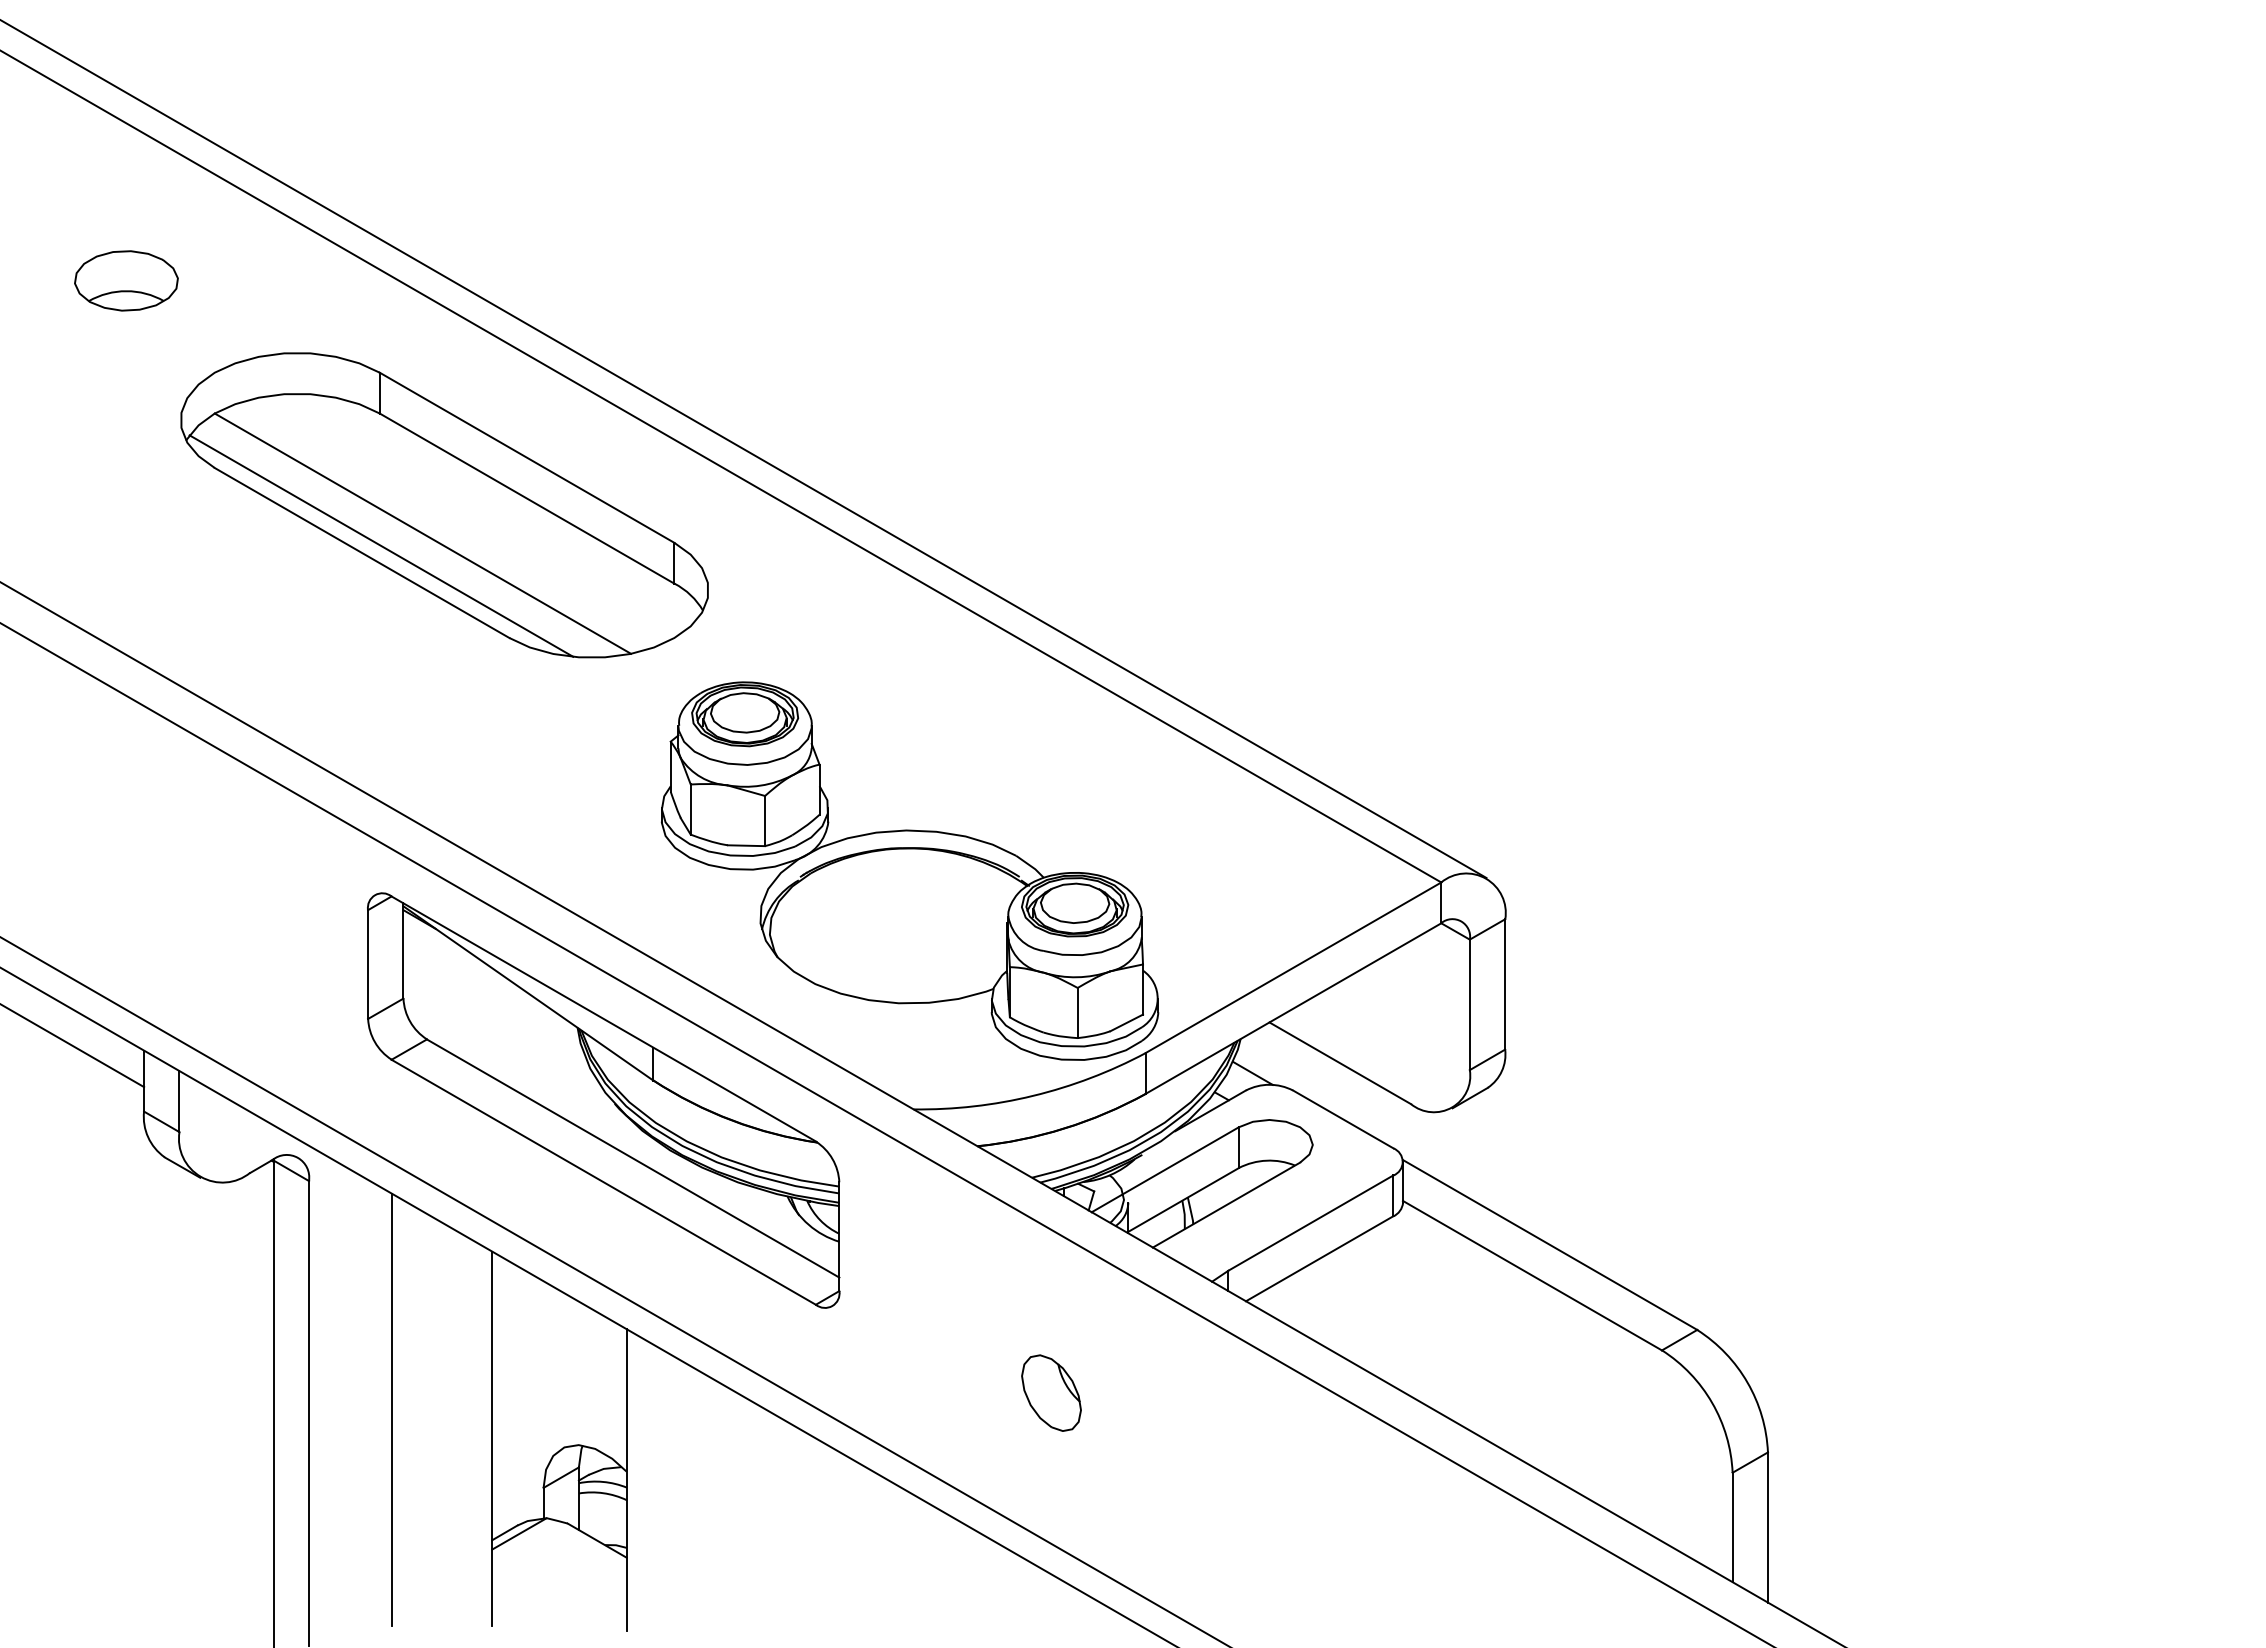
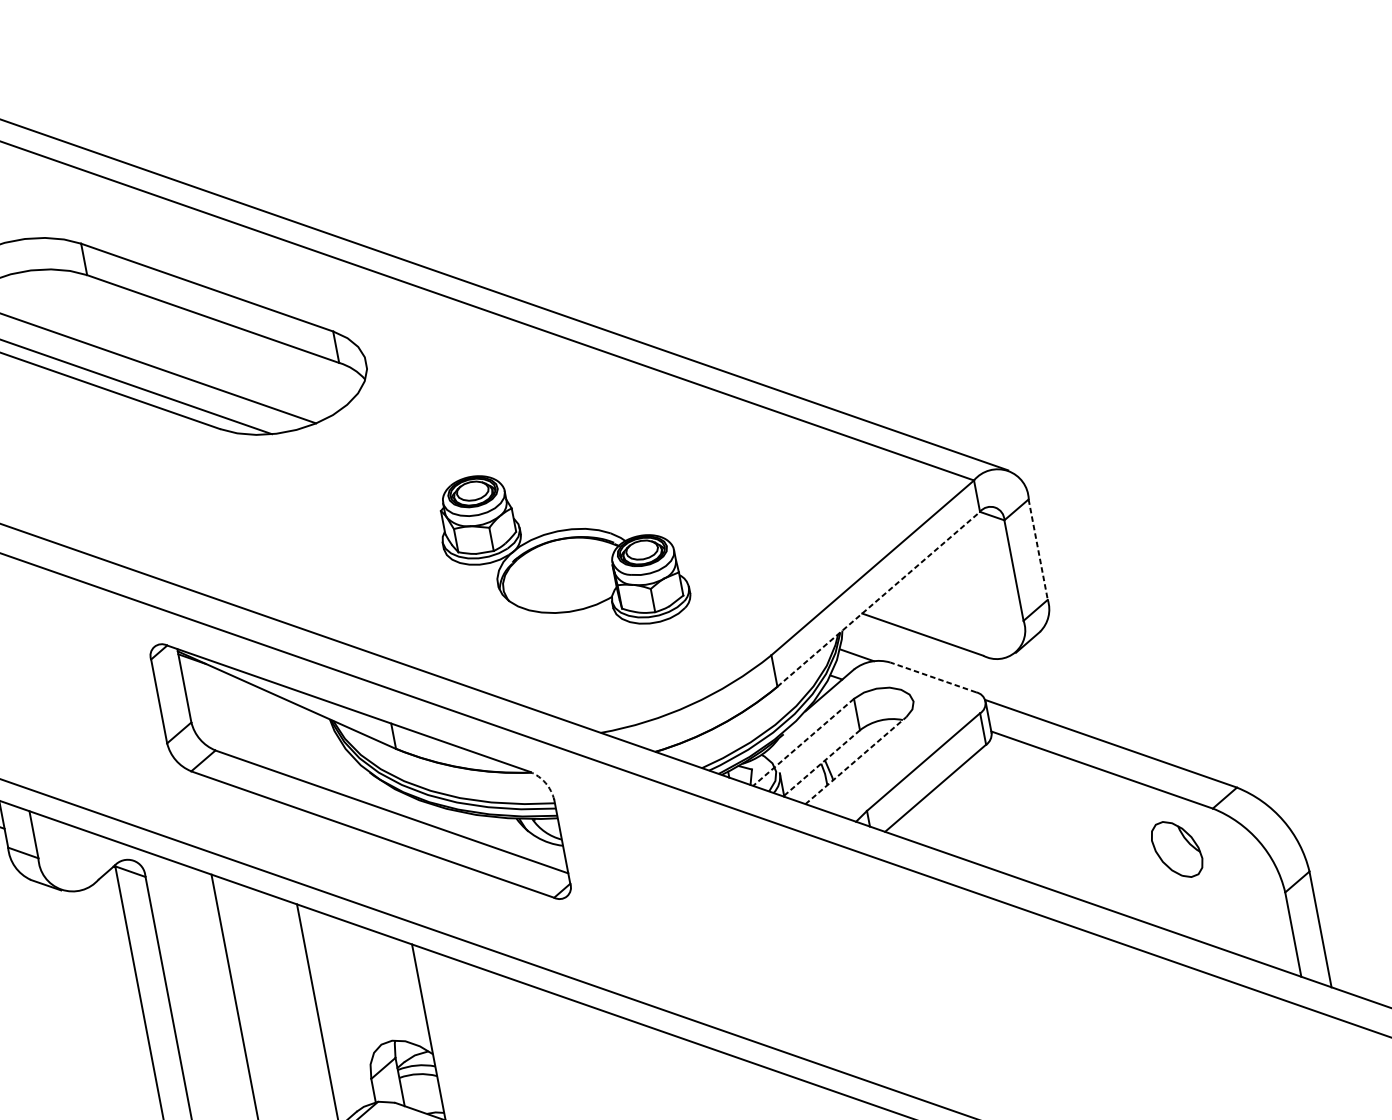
part: (909, 870) -> (562, 549), size x0.6
line: (1505, 984) -> (1038, 549), solid -> dashed
line: (1293, 1008) -> (878, 599), solid -> dashed
line: (1343, 1119) -> (933, 677), solid -> dashed
arc: (832, 1159) -> (545, 783), solid -> dashed
line: (1165, 1169) -> (803, 742), solid -> dashed
line: (1183, 1200) -> (822, 763), solid -> dashed
line: (1226, 1204) -> (855, 760), solid -> dashed
part: (1051, 1392) -> (1177, 849), moved

